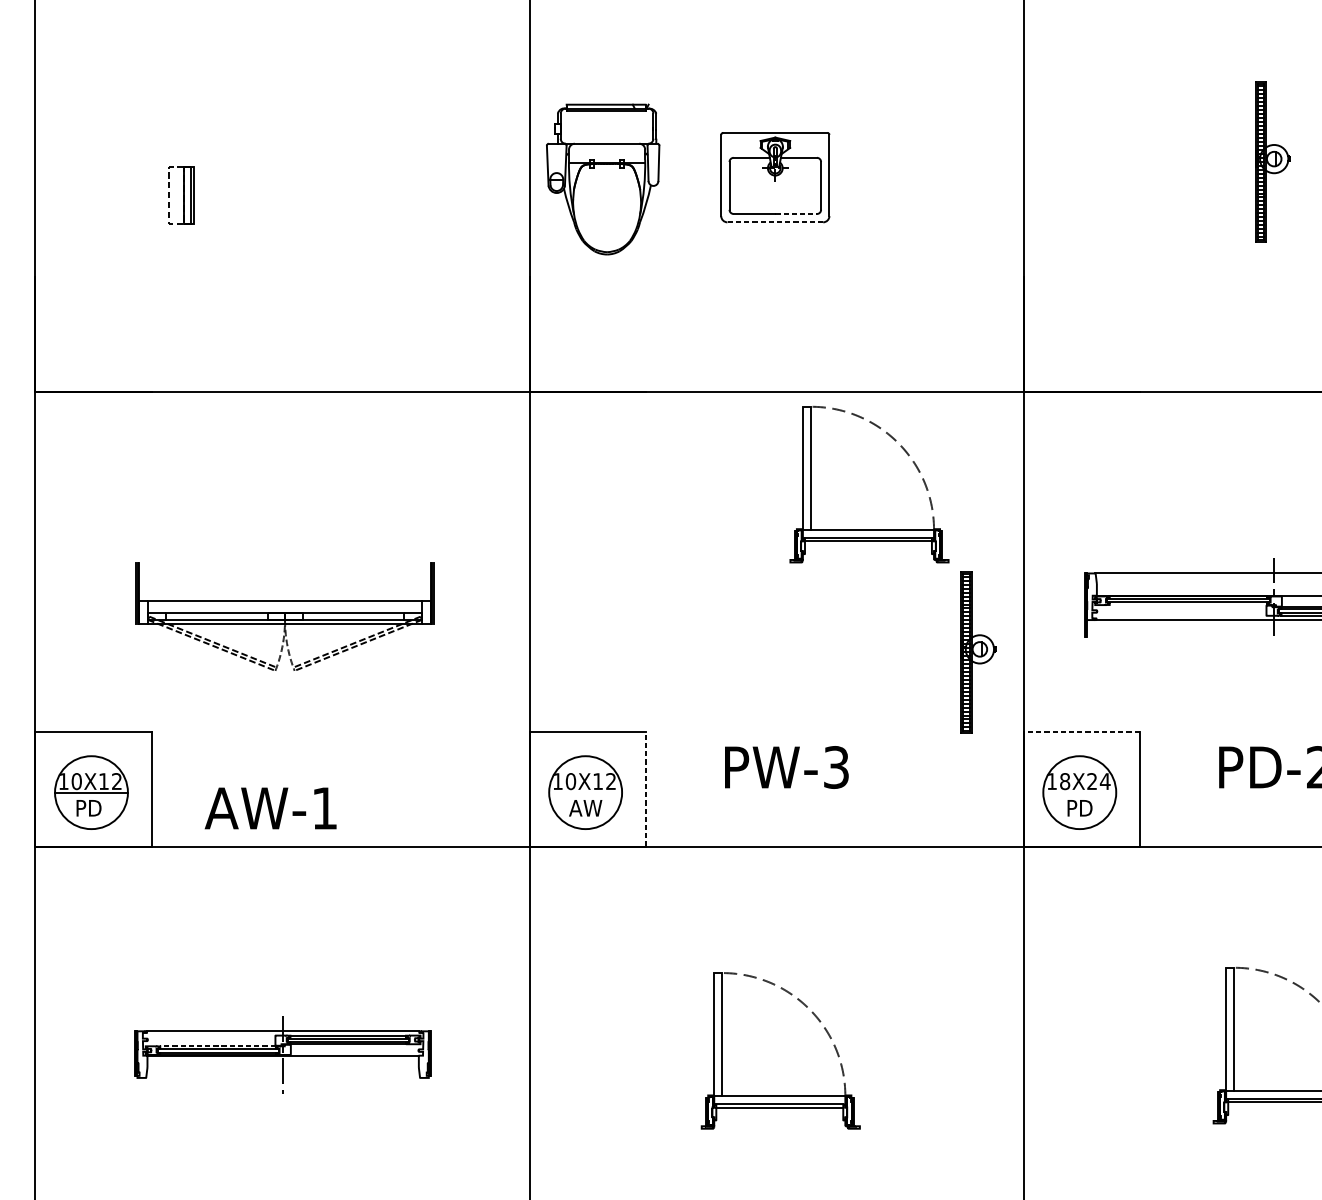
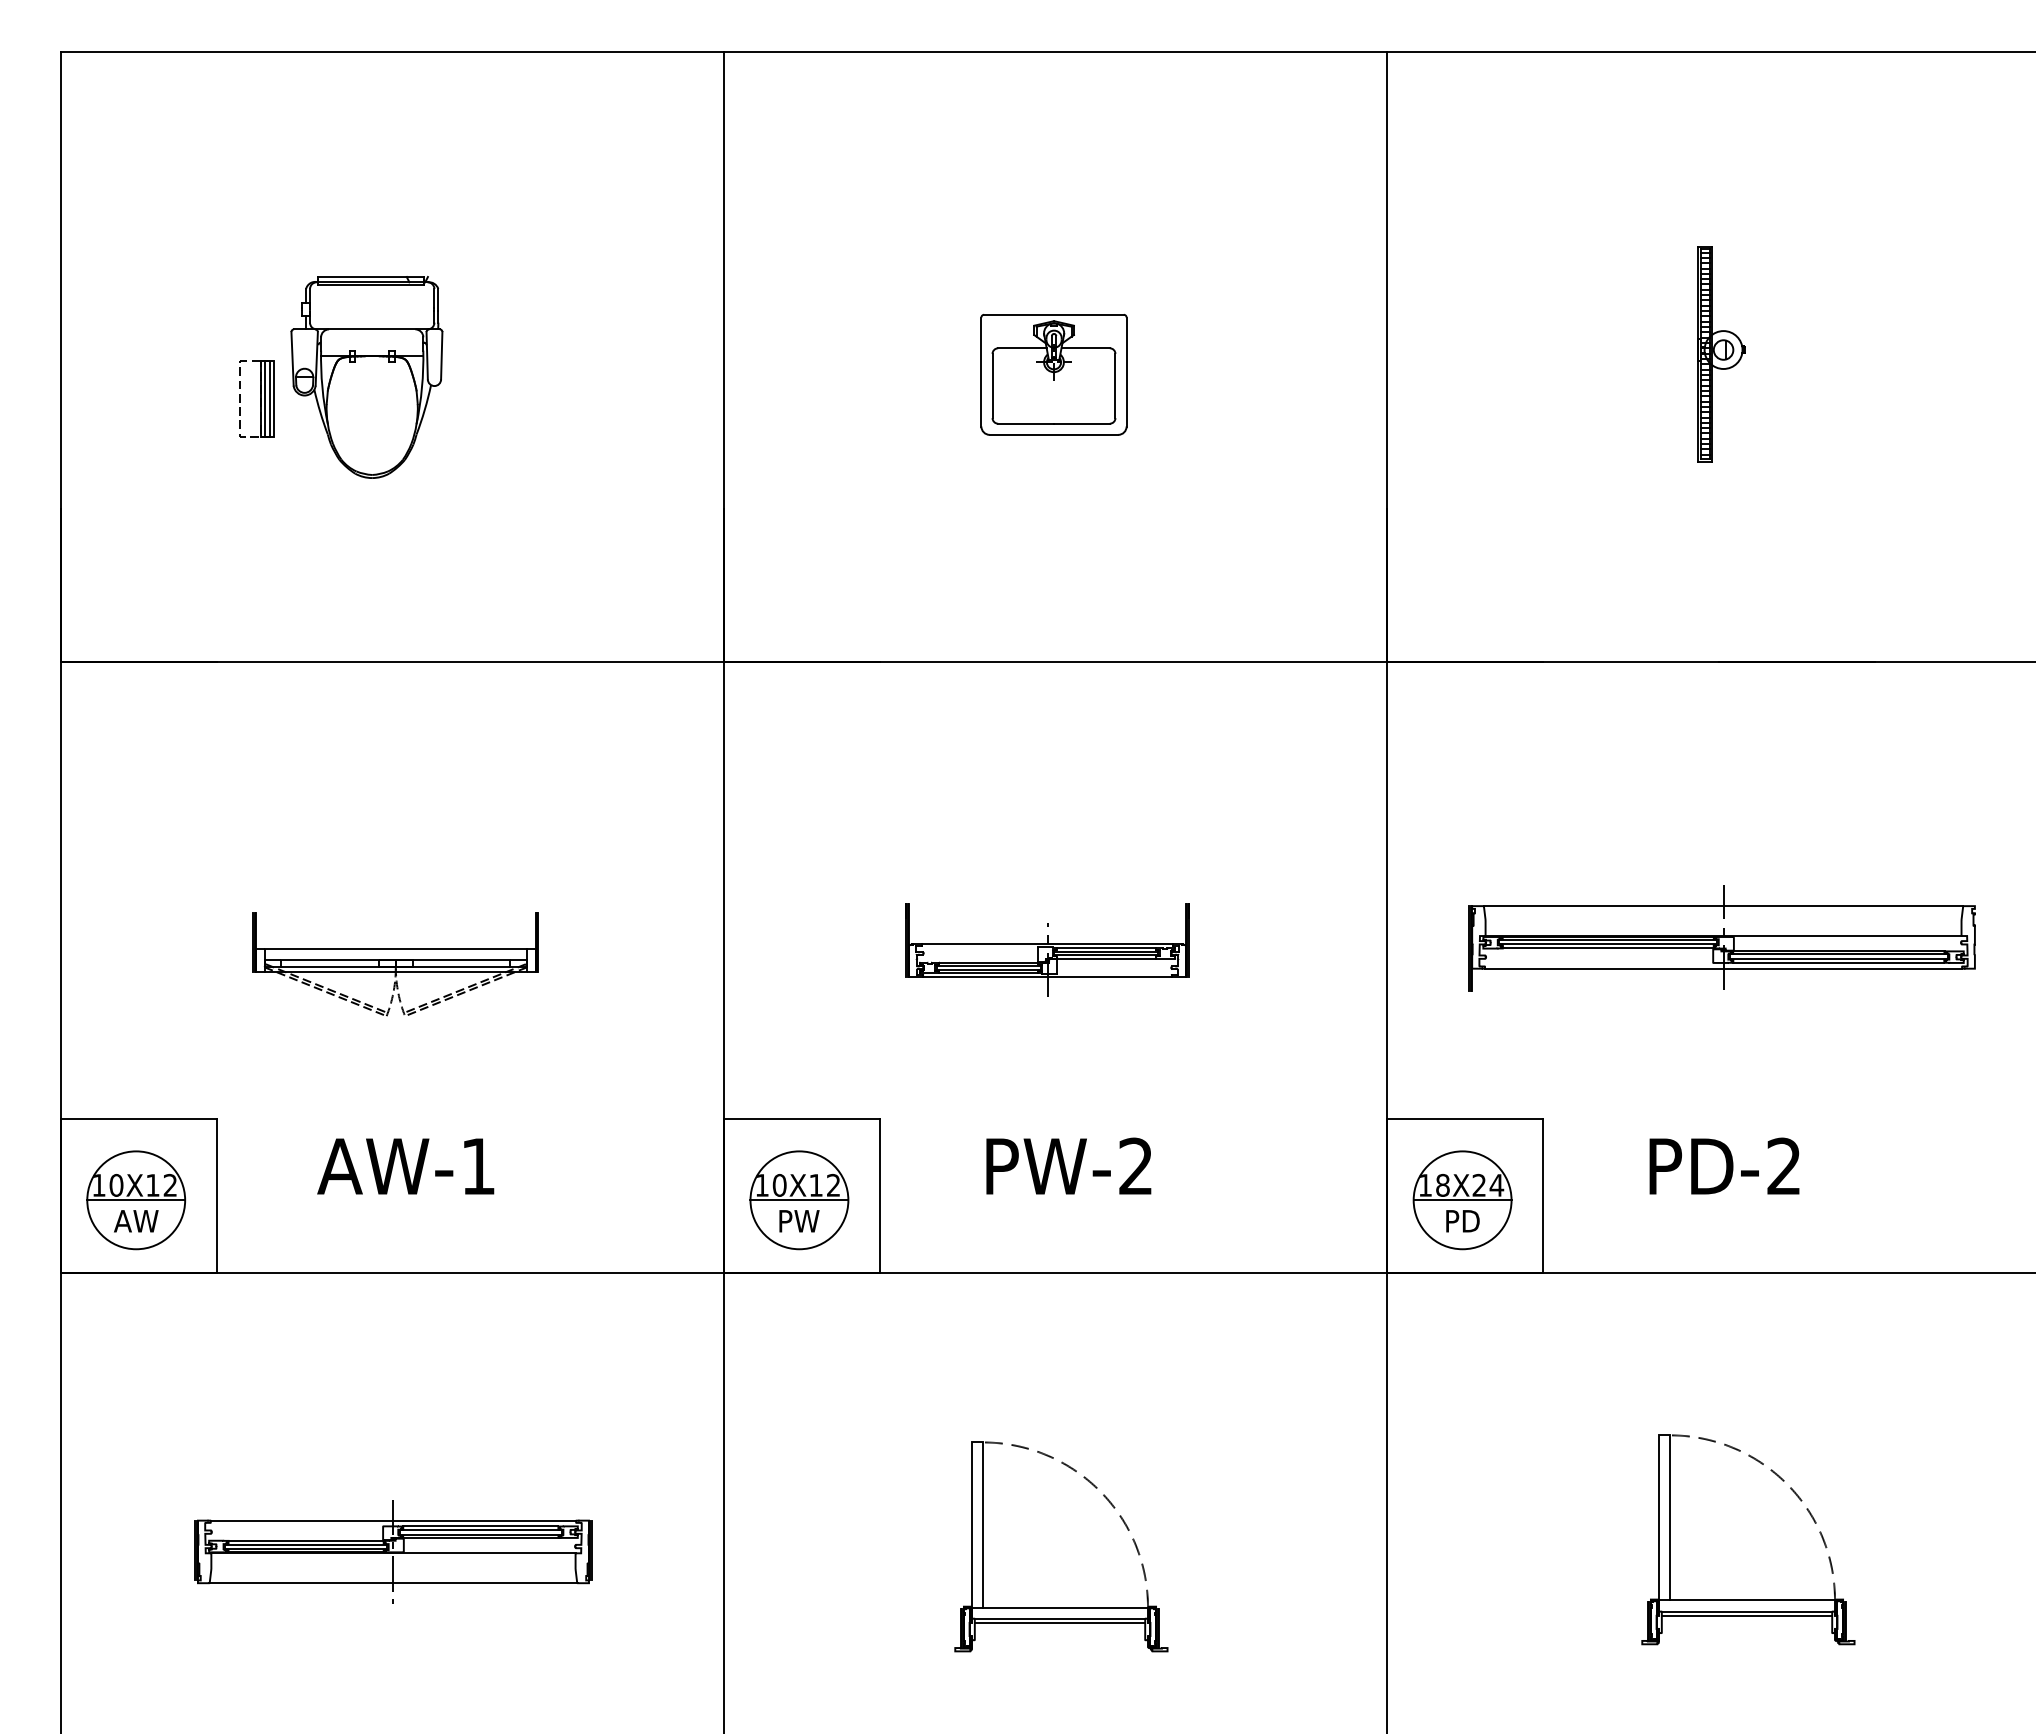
part: (602, 179) -> (366, 377), moved
line: (187, 195) -> (265, 398), added
line: (795, 213) -> (1081, 423), dashed -> solid
line: (774, 222) -> (1053, 434), dashed -> solid
part: (869, 529) -> (1180, 847), removed
part: (770, 605) -> (1047, 949), added
line: (1187, 605) -> (1607, 948), added
part: (284, 616) -> (395, 964), size x0.71
part: (978, 652) -> (1326, 1012), removed
line: (1081, 732) -> (1465, 1119), dashed -> solid
text: (836, 767) -> (1135, 1166), PW-3 -> PW-2
line: (645, 789) -> (879, 1195), dashed -> solid
line: (585, 792) -> (799, 1200), added
line: (1079, 792) -> (1462, 1200), added
text: (91, 808) -> (136, 1221), PD -> AW
text: (270, 808) -> (405, 1166), moved
text: (585, 808) -> (799, 1221), AW -> PW
line: (217, 1046) -> (305, 1540), dashed -> solid
line: (283, 1078) -> (393, 1583), added

